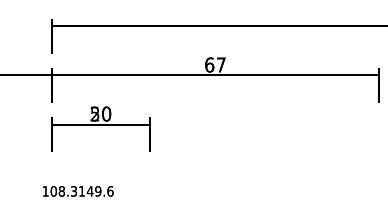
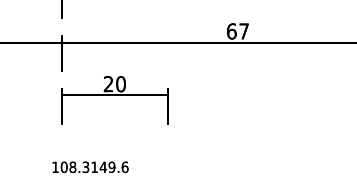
text: (94, 113) -> (107, 83), 50 -> 20

